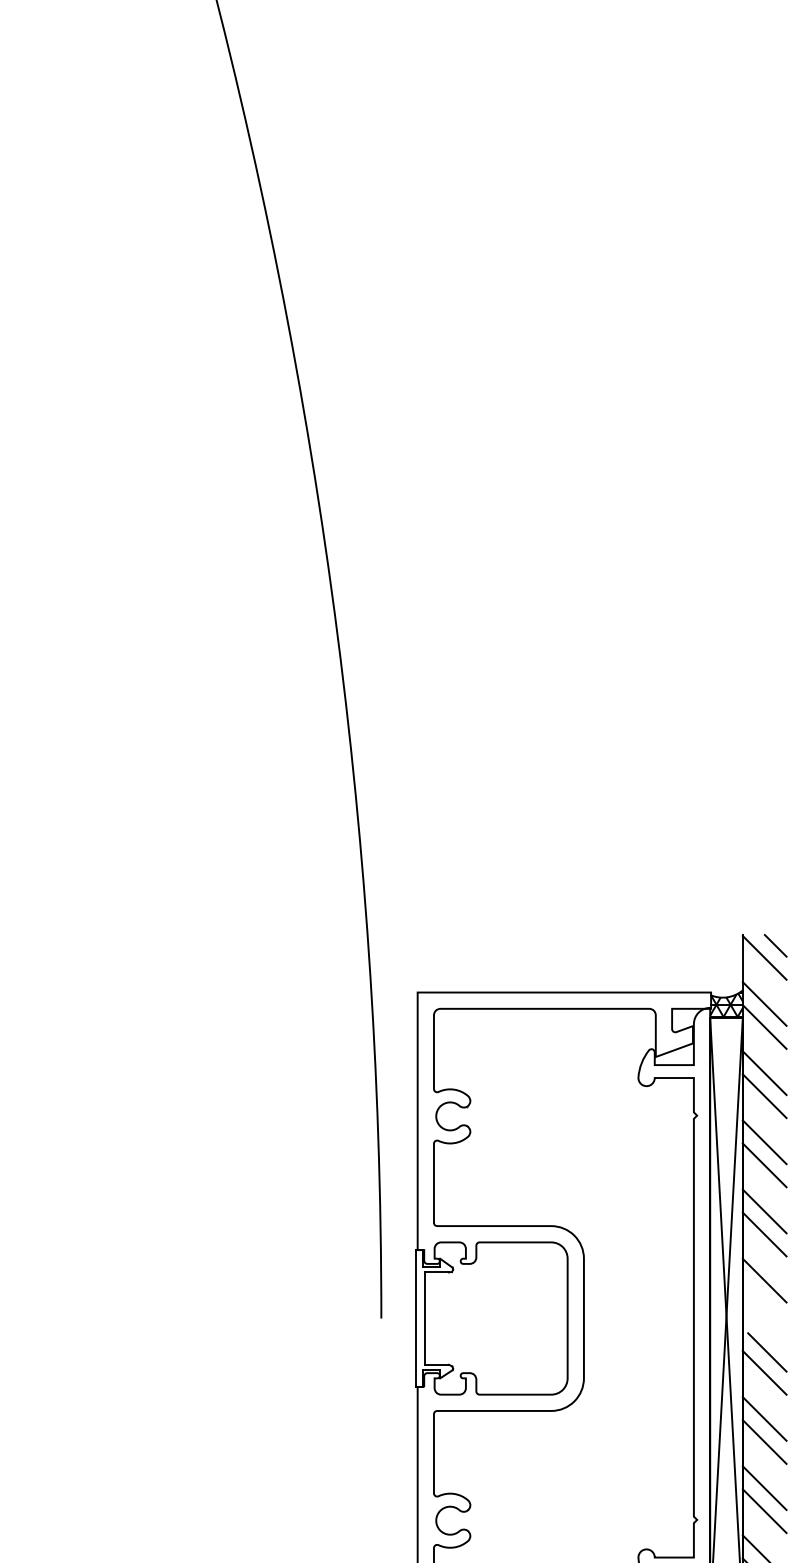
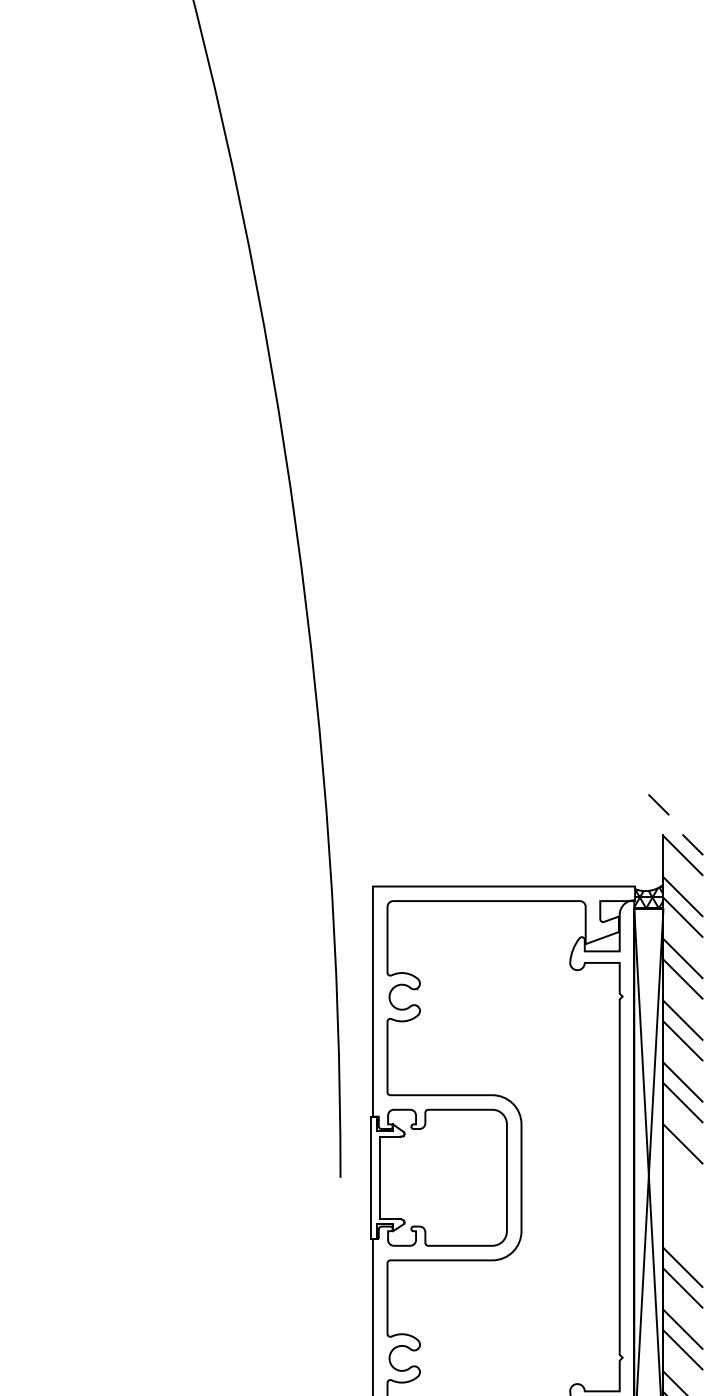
line: (737, 900) -> (658, 804), added
line: (767, 1351) -> (685, 1207), removed
line: (764, 1371) -> (682, 1225), removed

